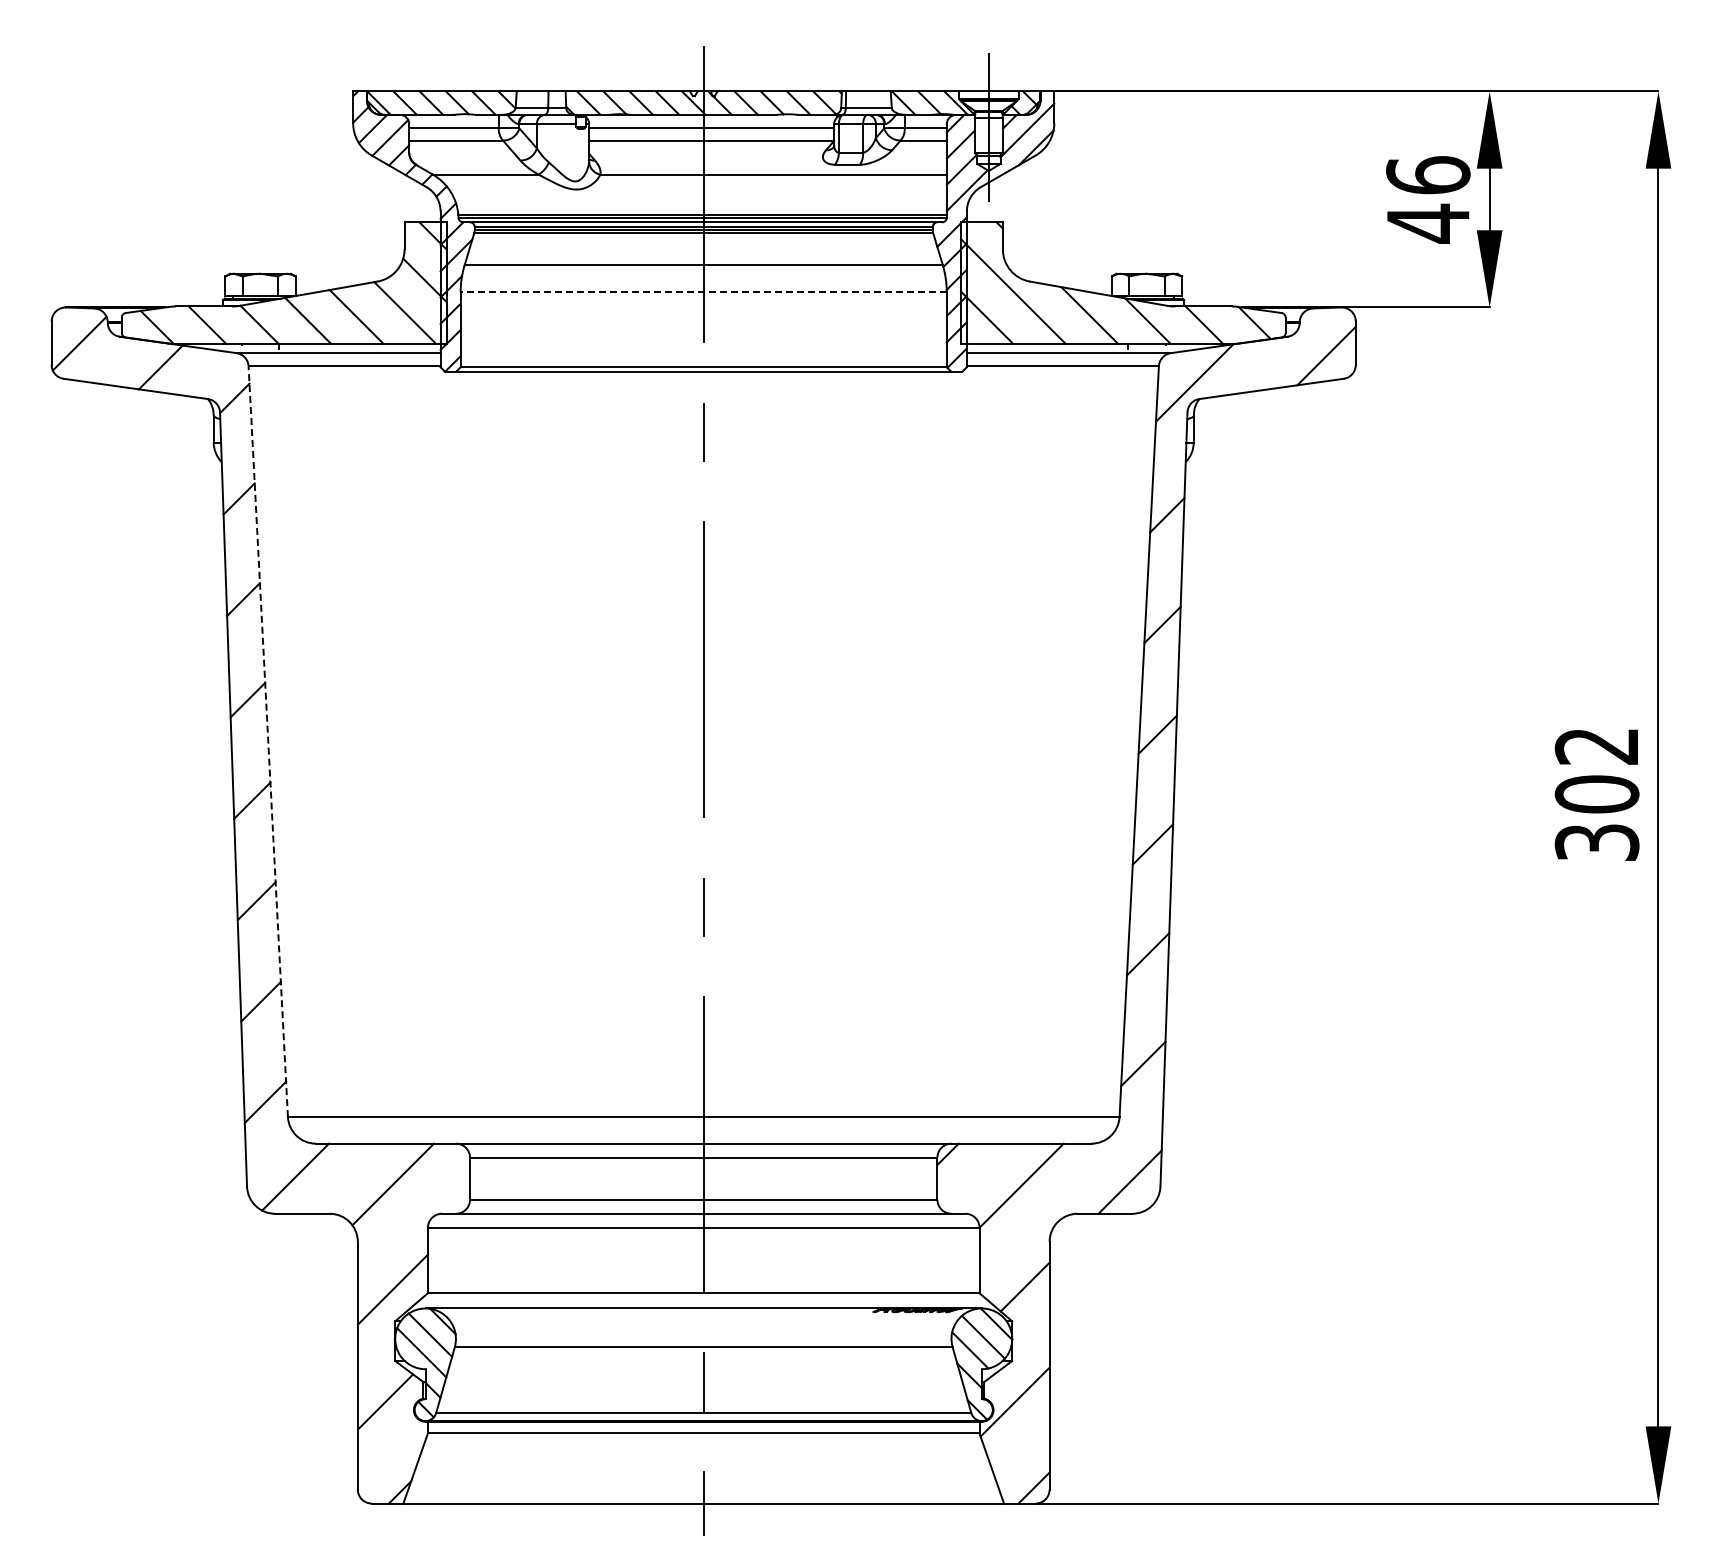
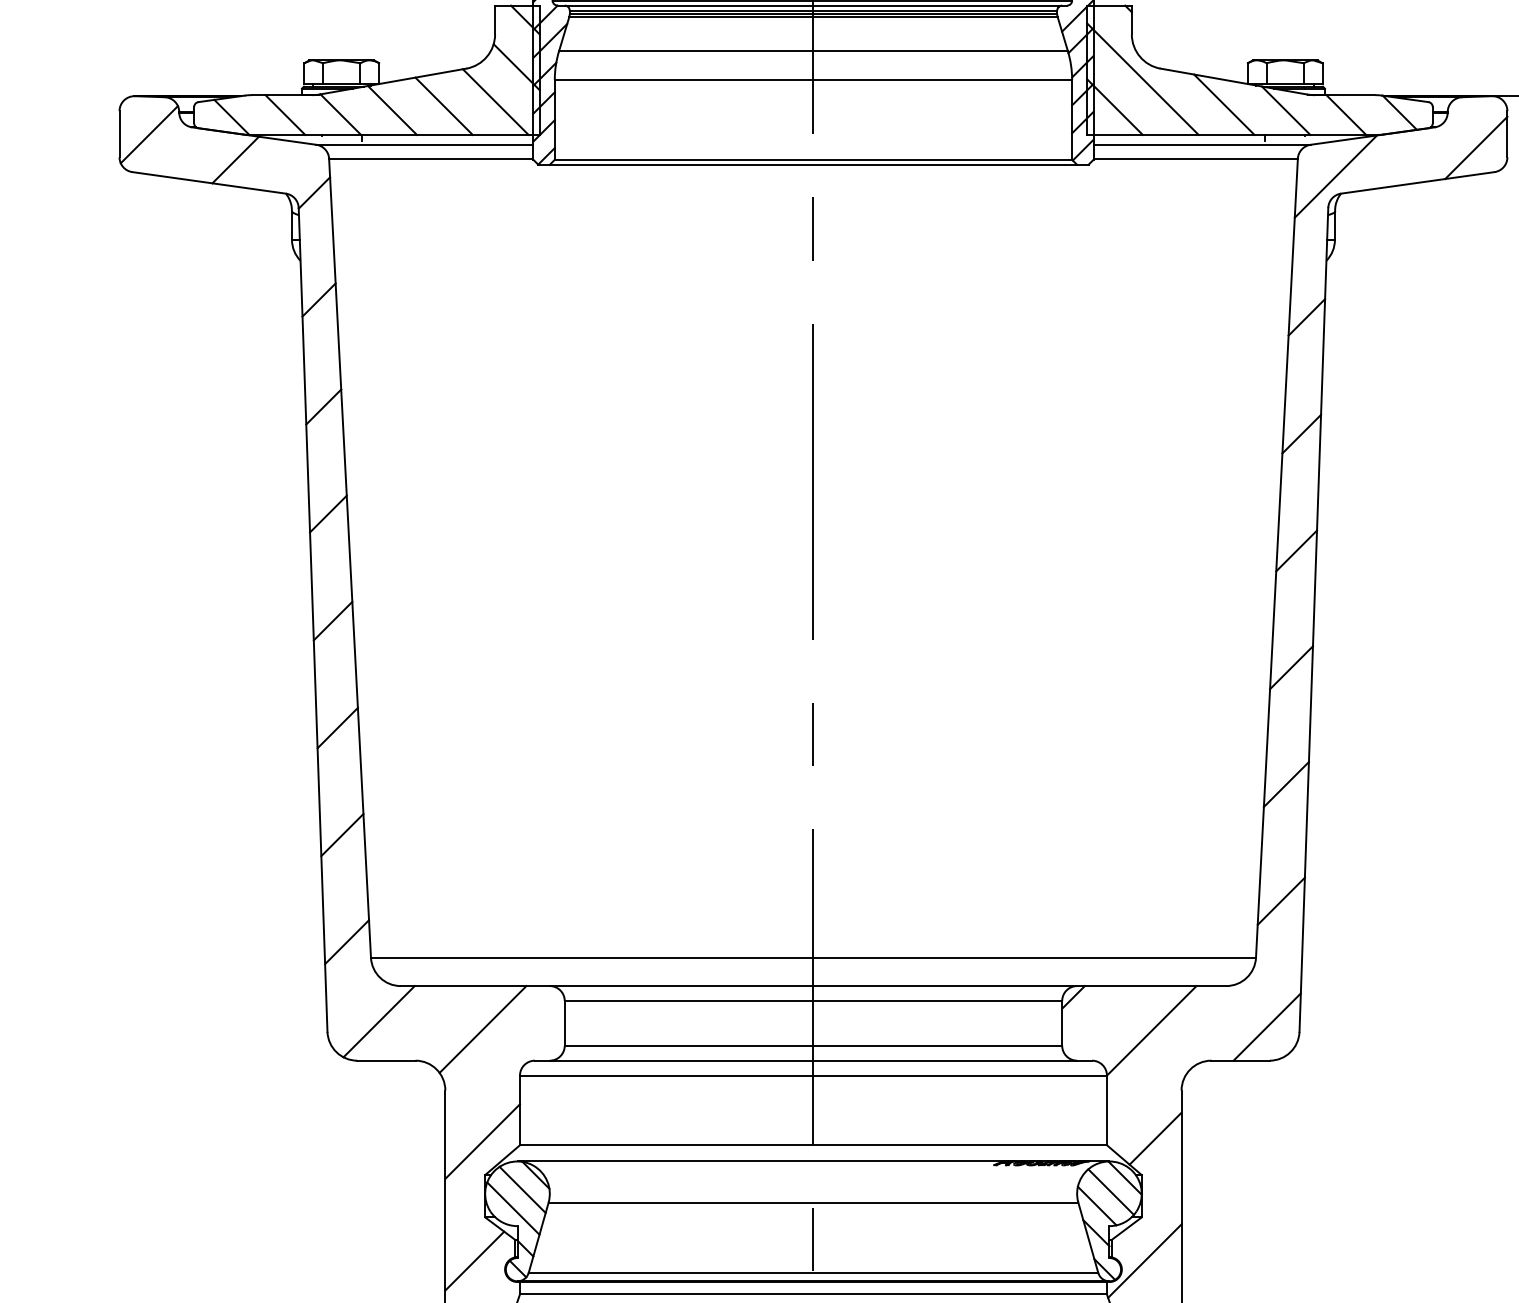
line: (703, 292) -> (813, 80), dashed -> solid
line: (268, 741) -> (350, 558), dashed -> solid

